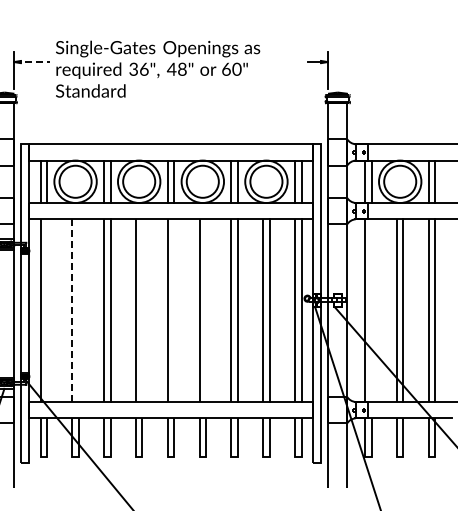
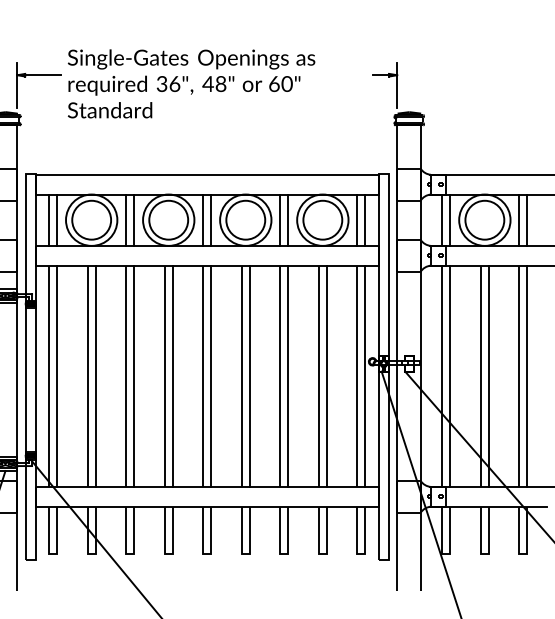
line: (32, 62) -> (39, 75), dashed -> solid
line: (47, 310) -> (57, 376), added
line: (78, 310) -> (95, 376), added
line: (142, 310) -> (172, 376), added
line: (174, 310) -> (211, 376), added
line: (206, 310) -> (250, 376), added
line: (371, 310) -> (450, 376), added
line: (72, 311) -> (87, 377), dashed -> solid

